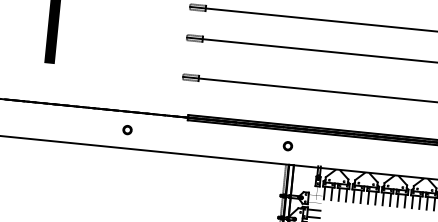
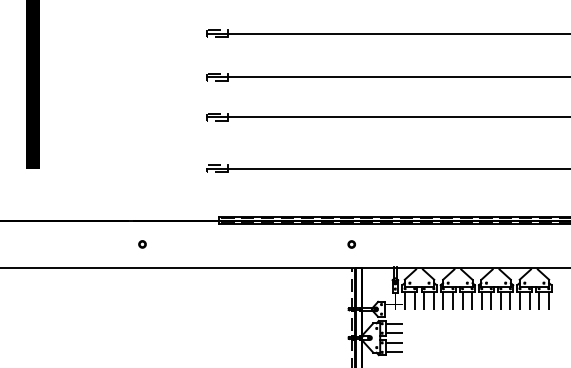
part: (127, 130) -> (142, 244), size x0.62
part: (287, 146) -> (351, 244), size x0.62

